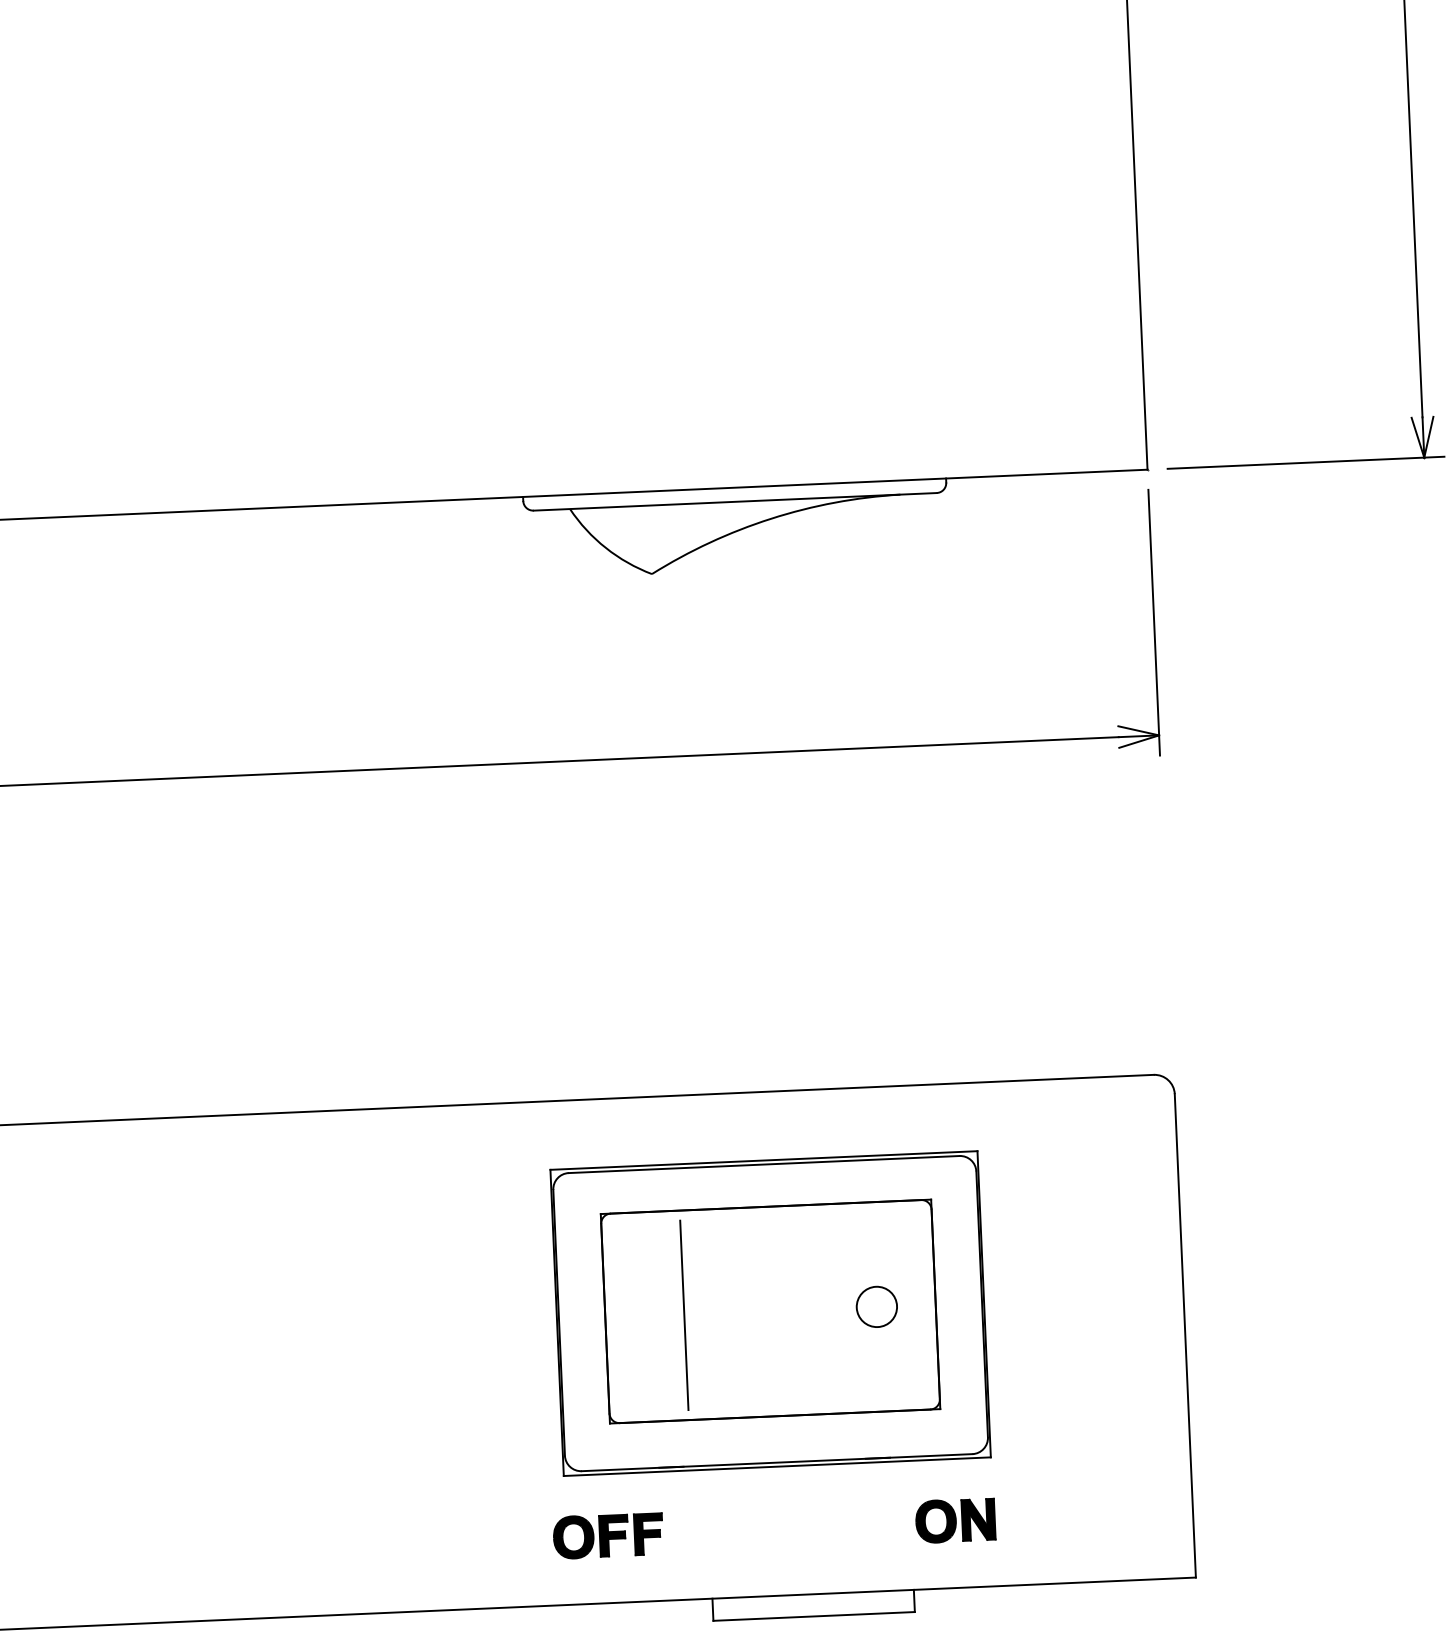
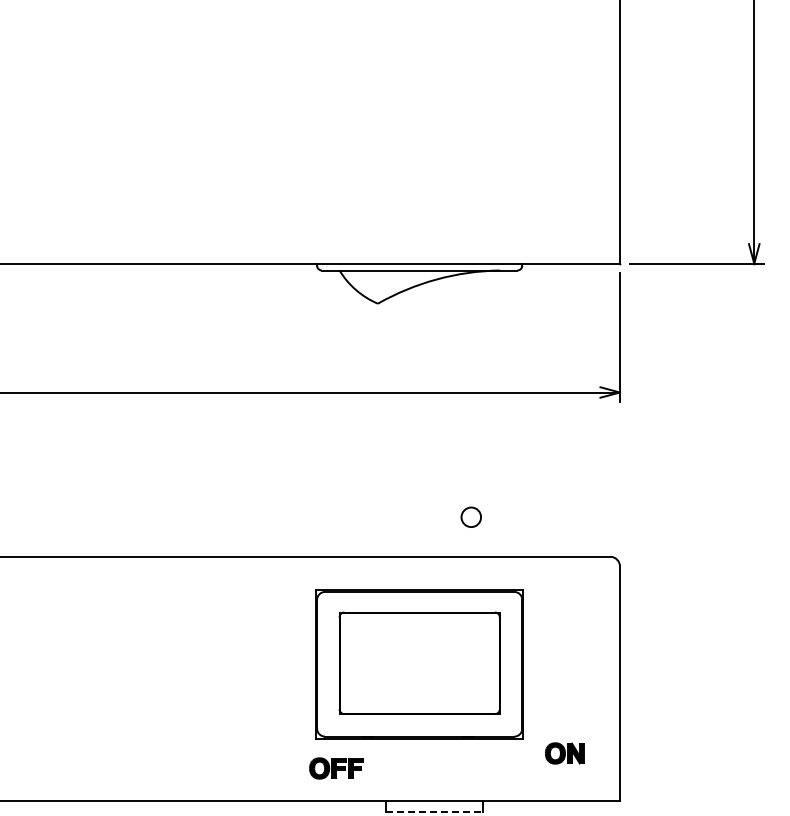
part: (875, 1305) -> (470, 516), moved
line: (683, 1315) -> (377, 663), removed
part: (954, 1520) -> (564, 753), moved
line: (814, 1615) -> (434, 811), solid -> dashed

